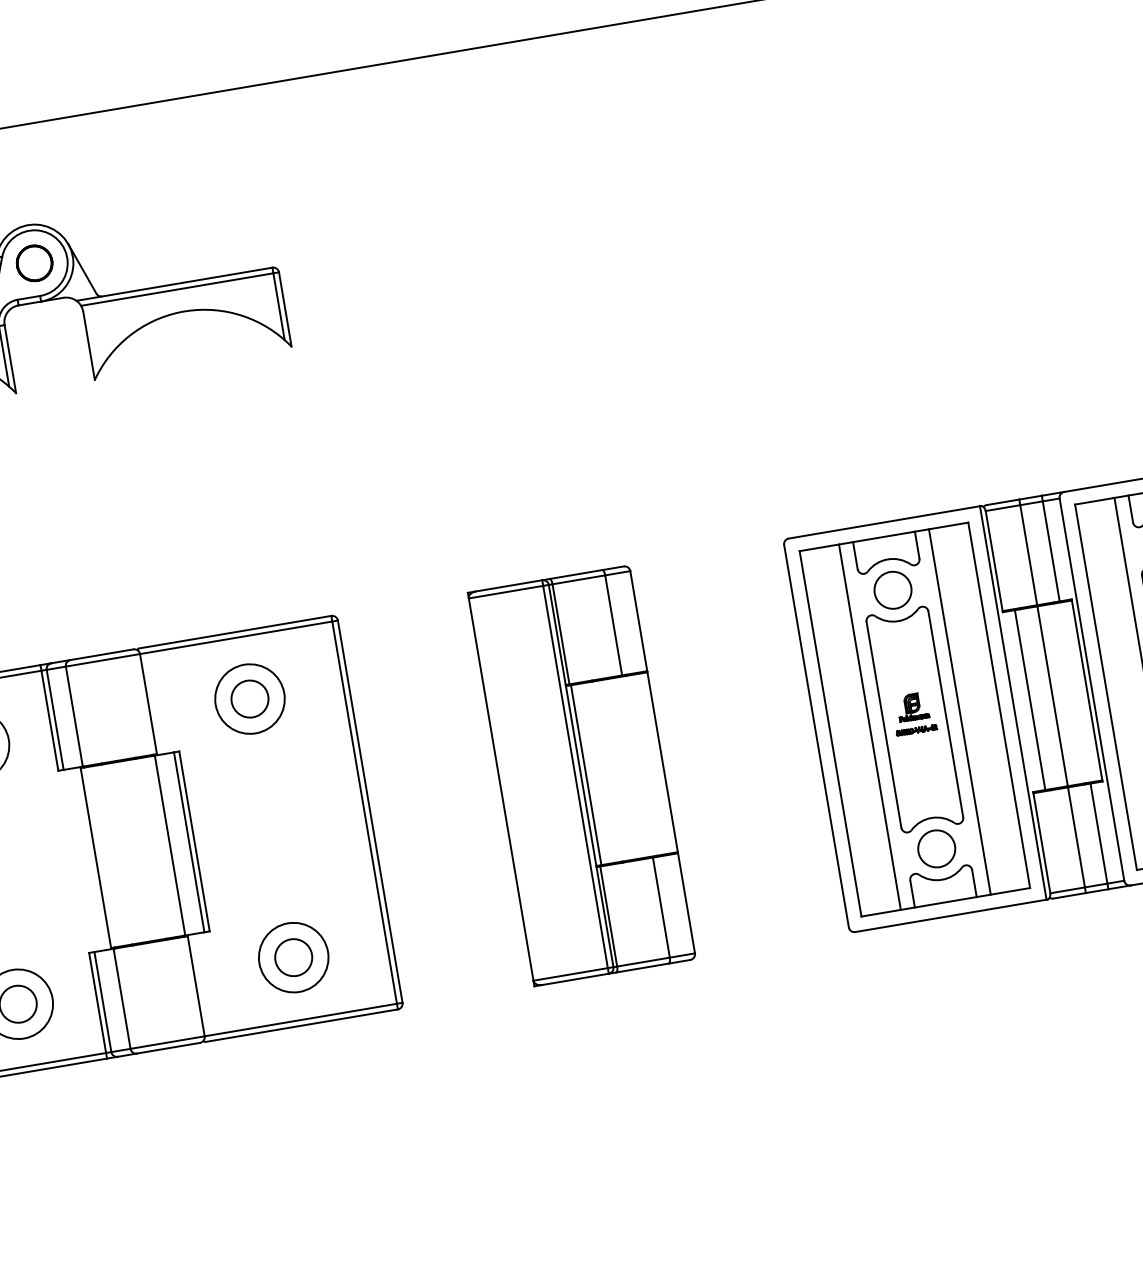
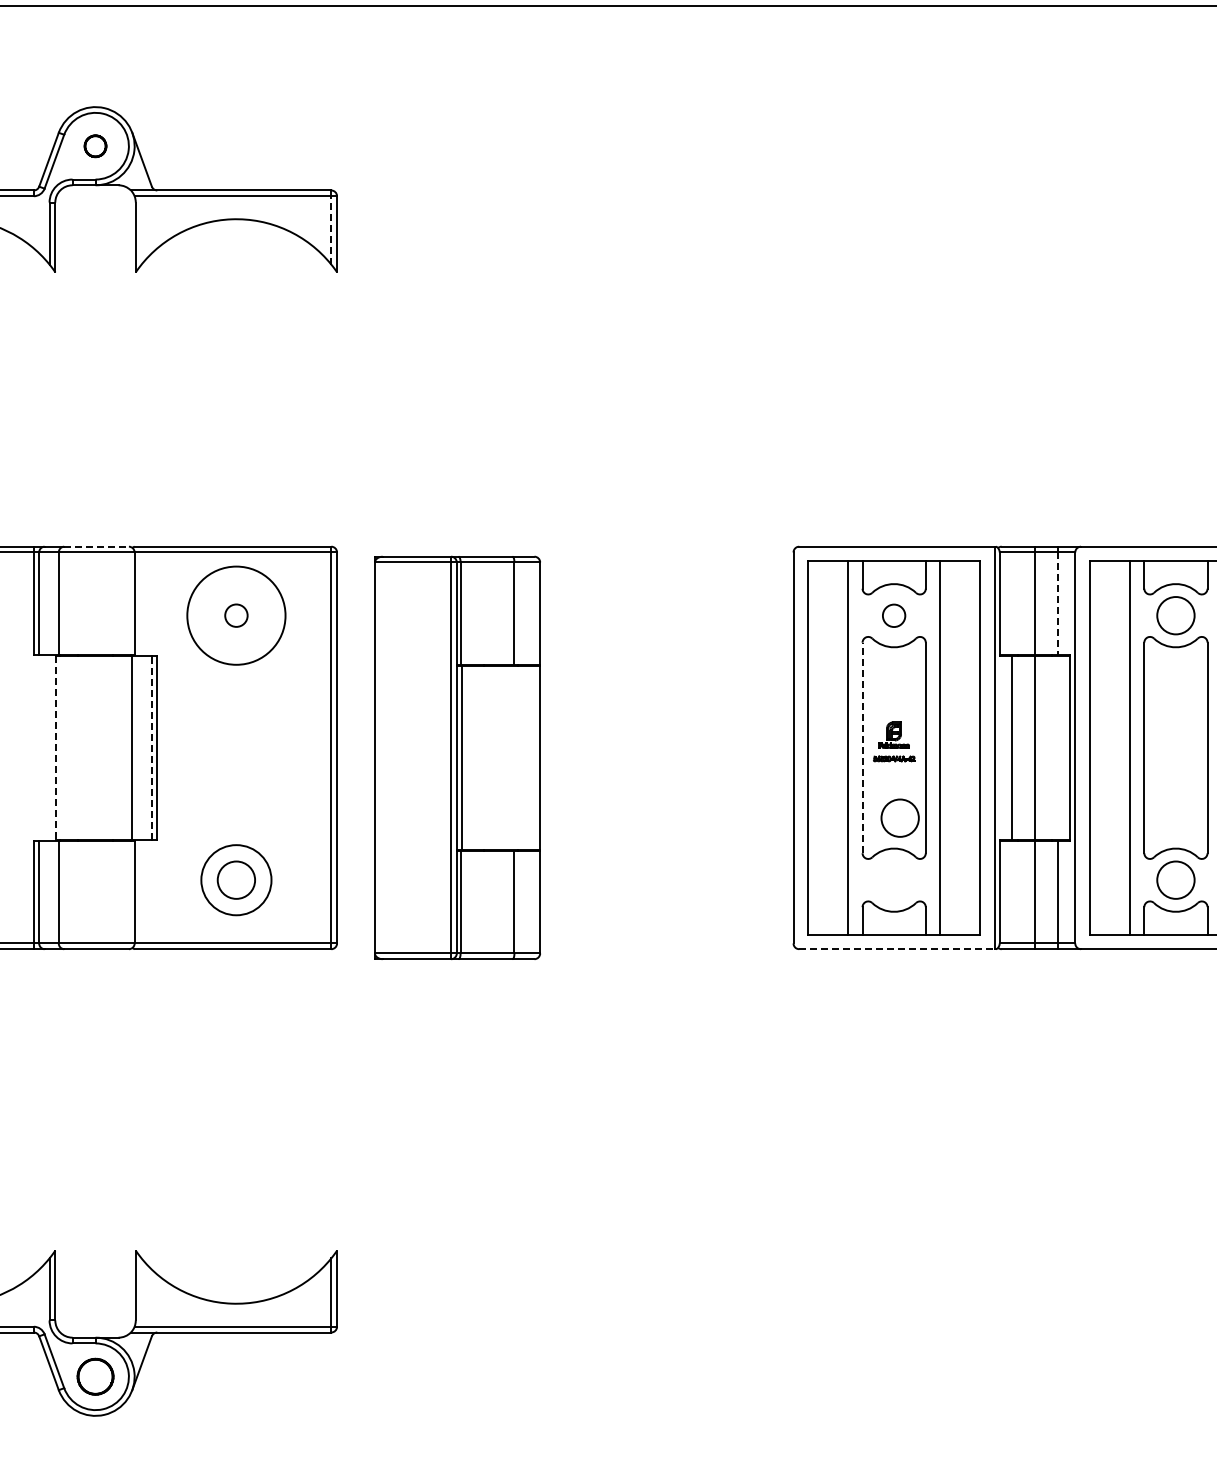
part: (34, 263) -> (95, 146), size x0.6
line: (279, 305) -> (331, 229), solid -> dashed
line: (1051, 552) -> (1058, 604), solid -> dashed
circle: (892, 590) -> (893, 615), size x0.6
line: (102, 654) -> (97, 546), solid -> dashed
circle: (250, 698) -> (236, 615), size x0.6
circle: (250, 698) -> (236, 615), size x1.4
line: (883, 724) -> (862, 747), solid -> dashed
part: (581, 775) -> (457, 757), moved
line: (188, 841) -> (151, 747), solid -> dashed
circle: (935, 848) -> (899, 817), moved
line: (96, 858) -> (56, 748), solid -> dashed
line: (951, 916) -> (897, 949), solid -> dashed

